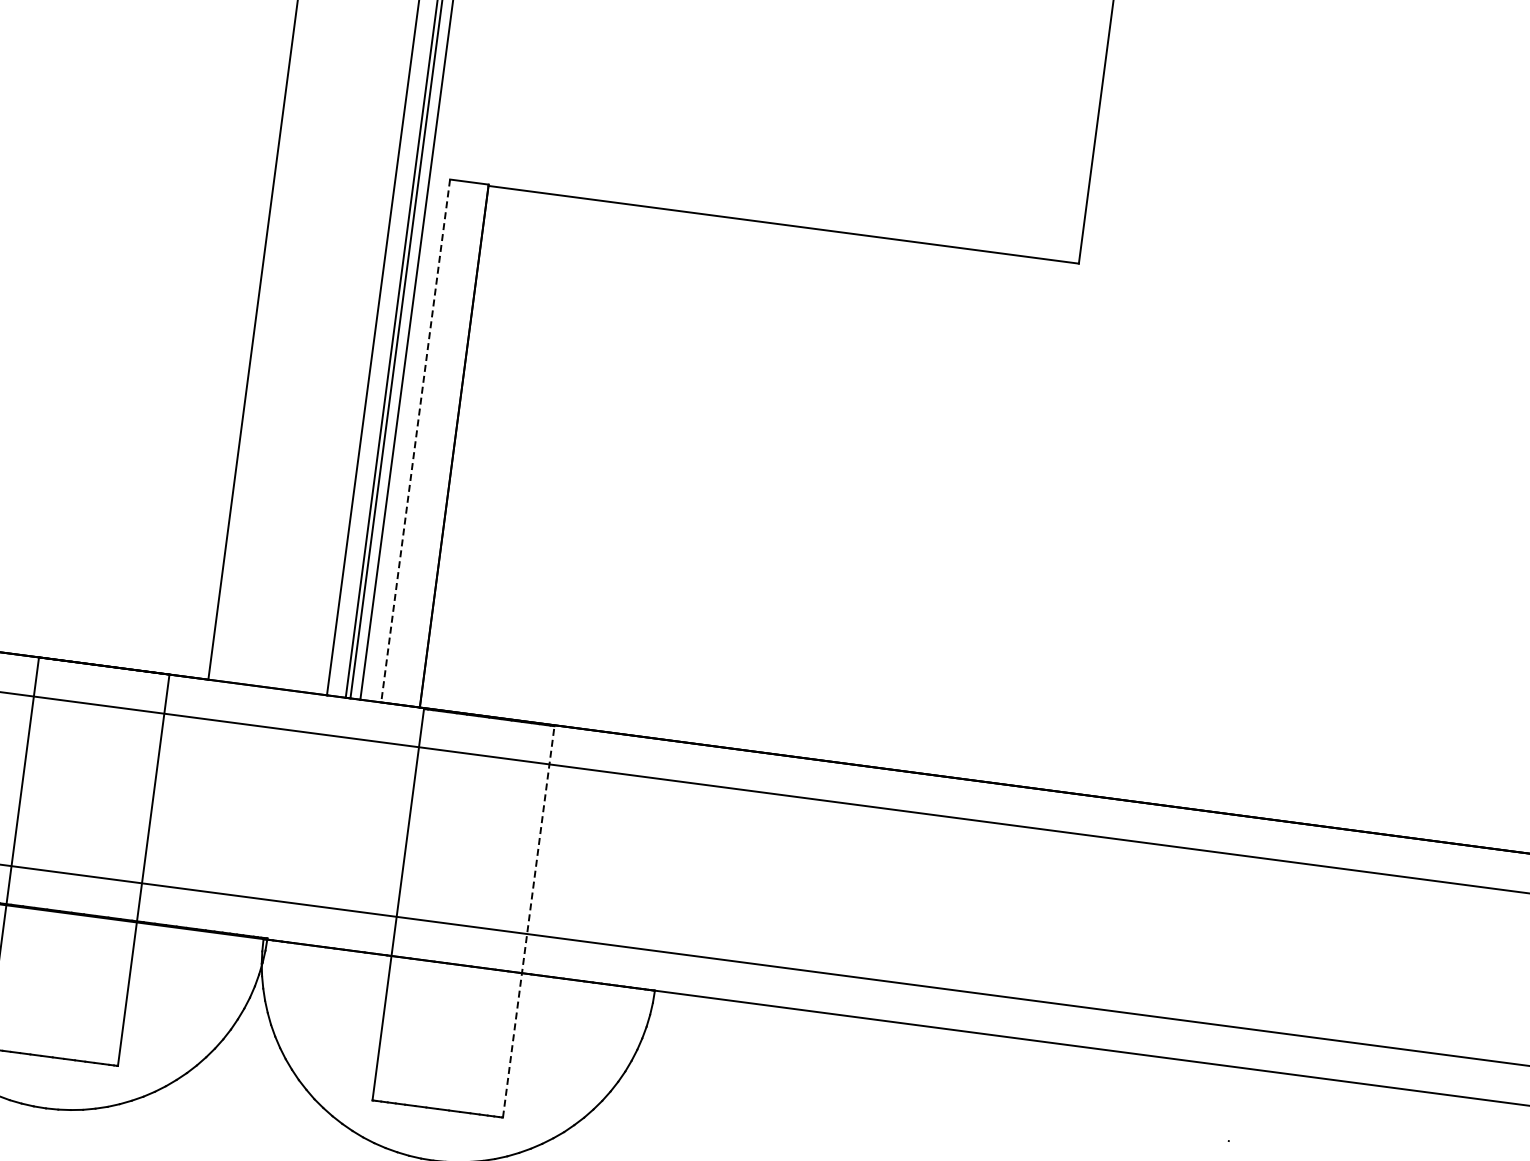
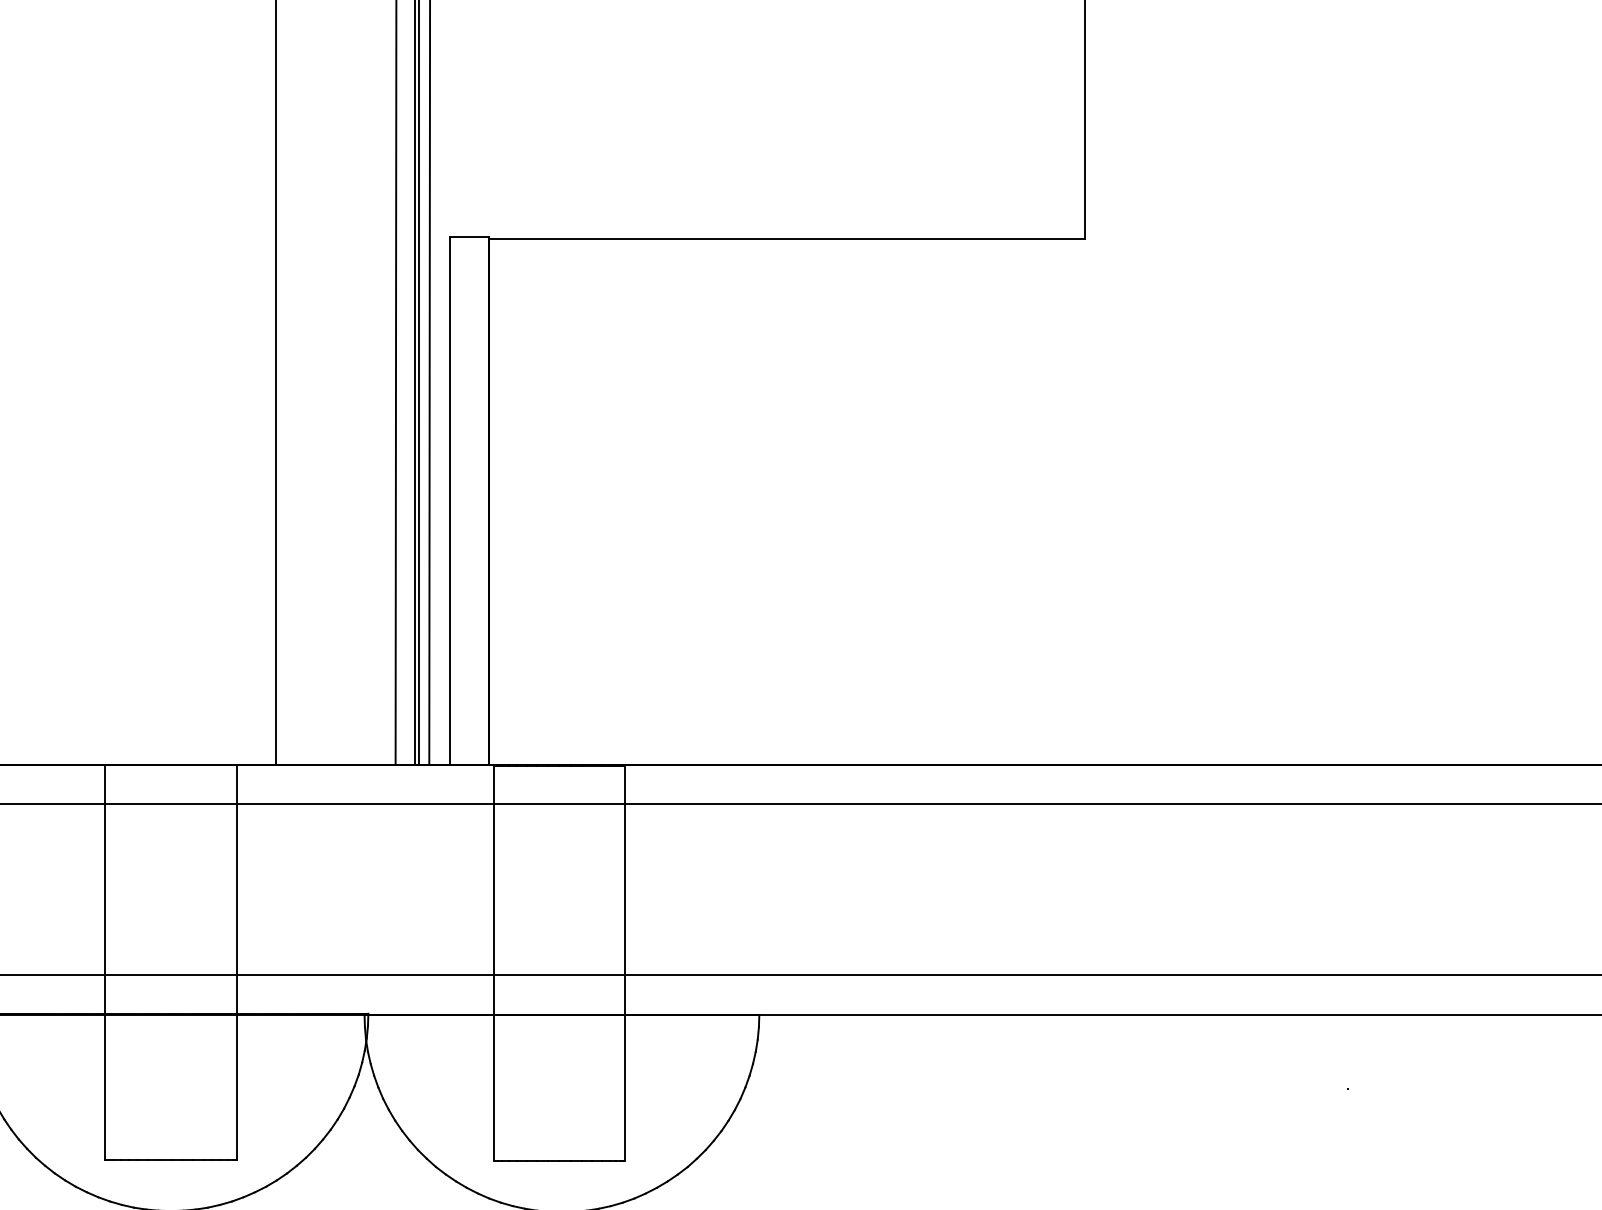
line: (415, 441) -> (450, 501), dashed -> solid
line: (529, 921) -> (625, 962), dashed -> solid

